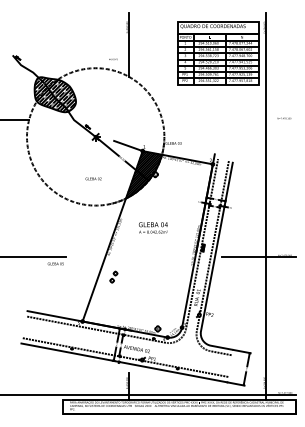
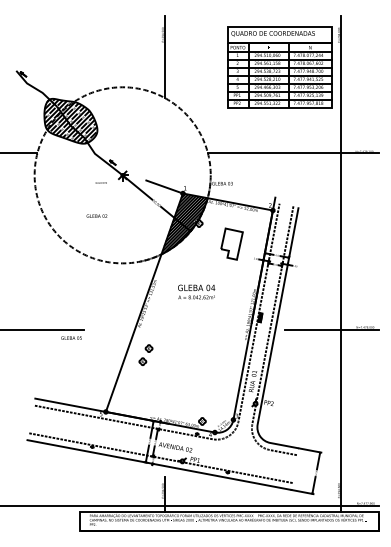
text: (112, 59) -> (100, 182), moved
line: (228, 119) -> (293, 153), added
text: (93, 178) -> (96, 215), moved
part: (180, 190) -> (231, 243), added
part: (113, 276) -> (145, 354), size x1.43

